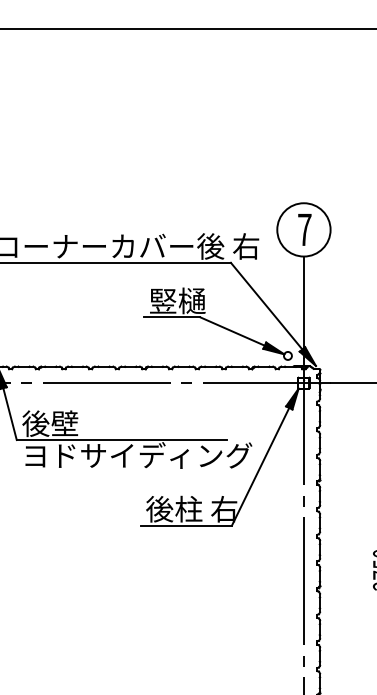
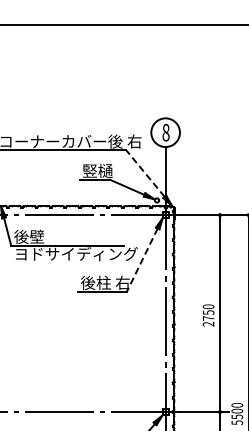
text: (303, 229) -> (165, 132), 7 -> 8
line: (266, 305) -> (145, 173), solid -> dashed
line: (260, 467) -> (142, 260), solid -> dashed

